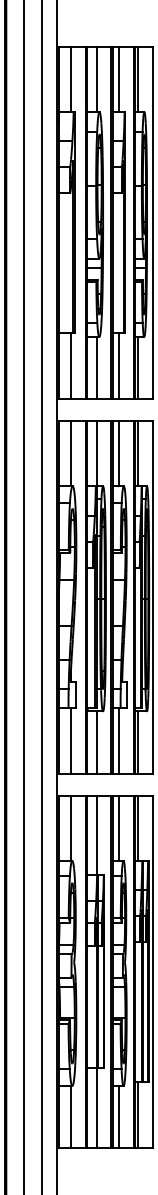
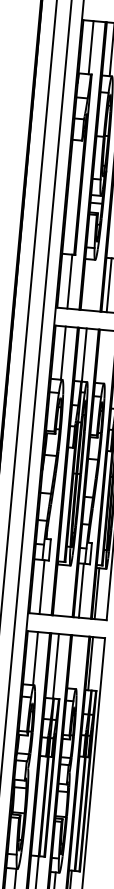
line: (96, 367) -> (90, 284), removed
line: (119, 453) -> (102, 356), removed
line: (96, 742) -> (62, 590), removed
line: (119, 827) -> (75, 661), removed

